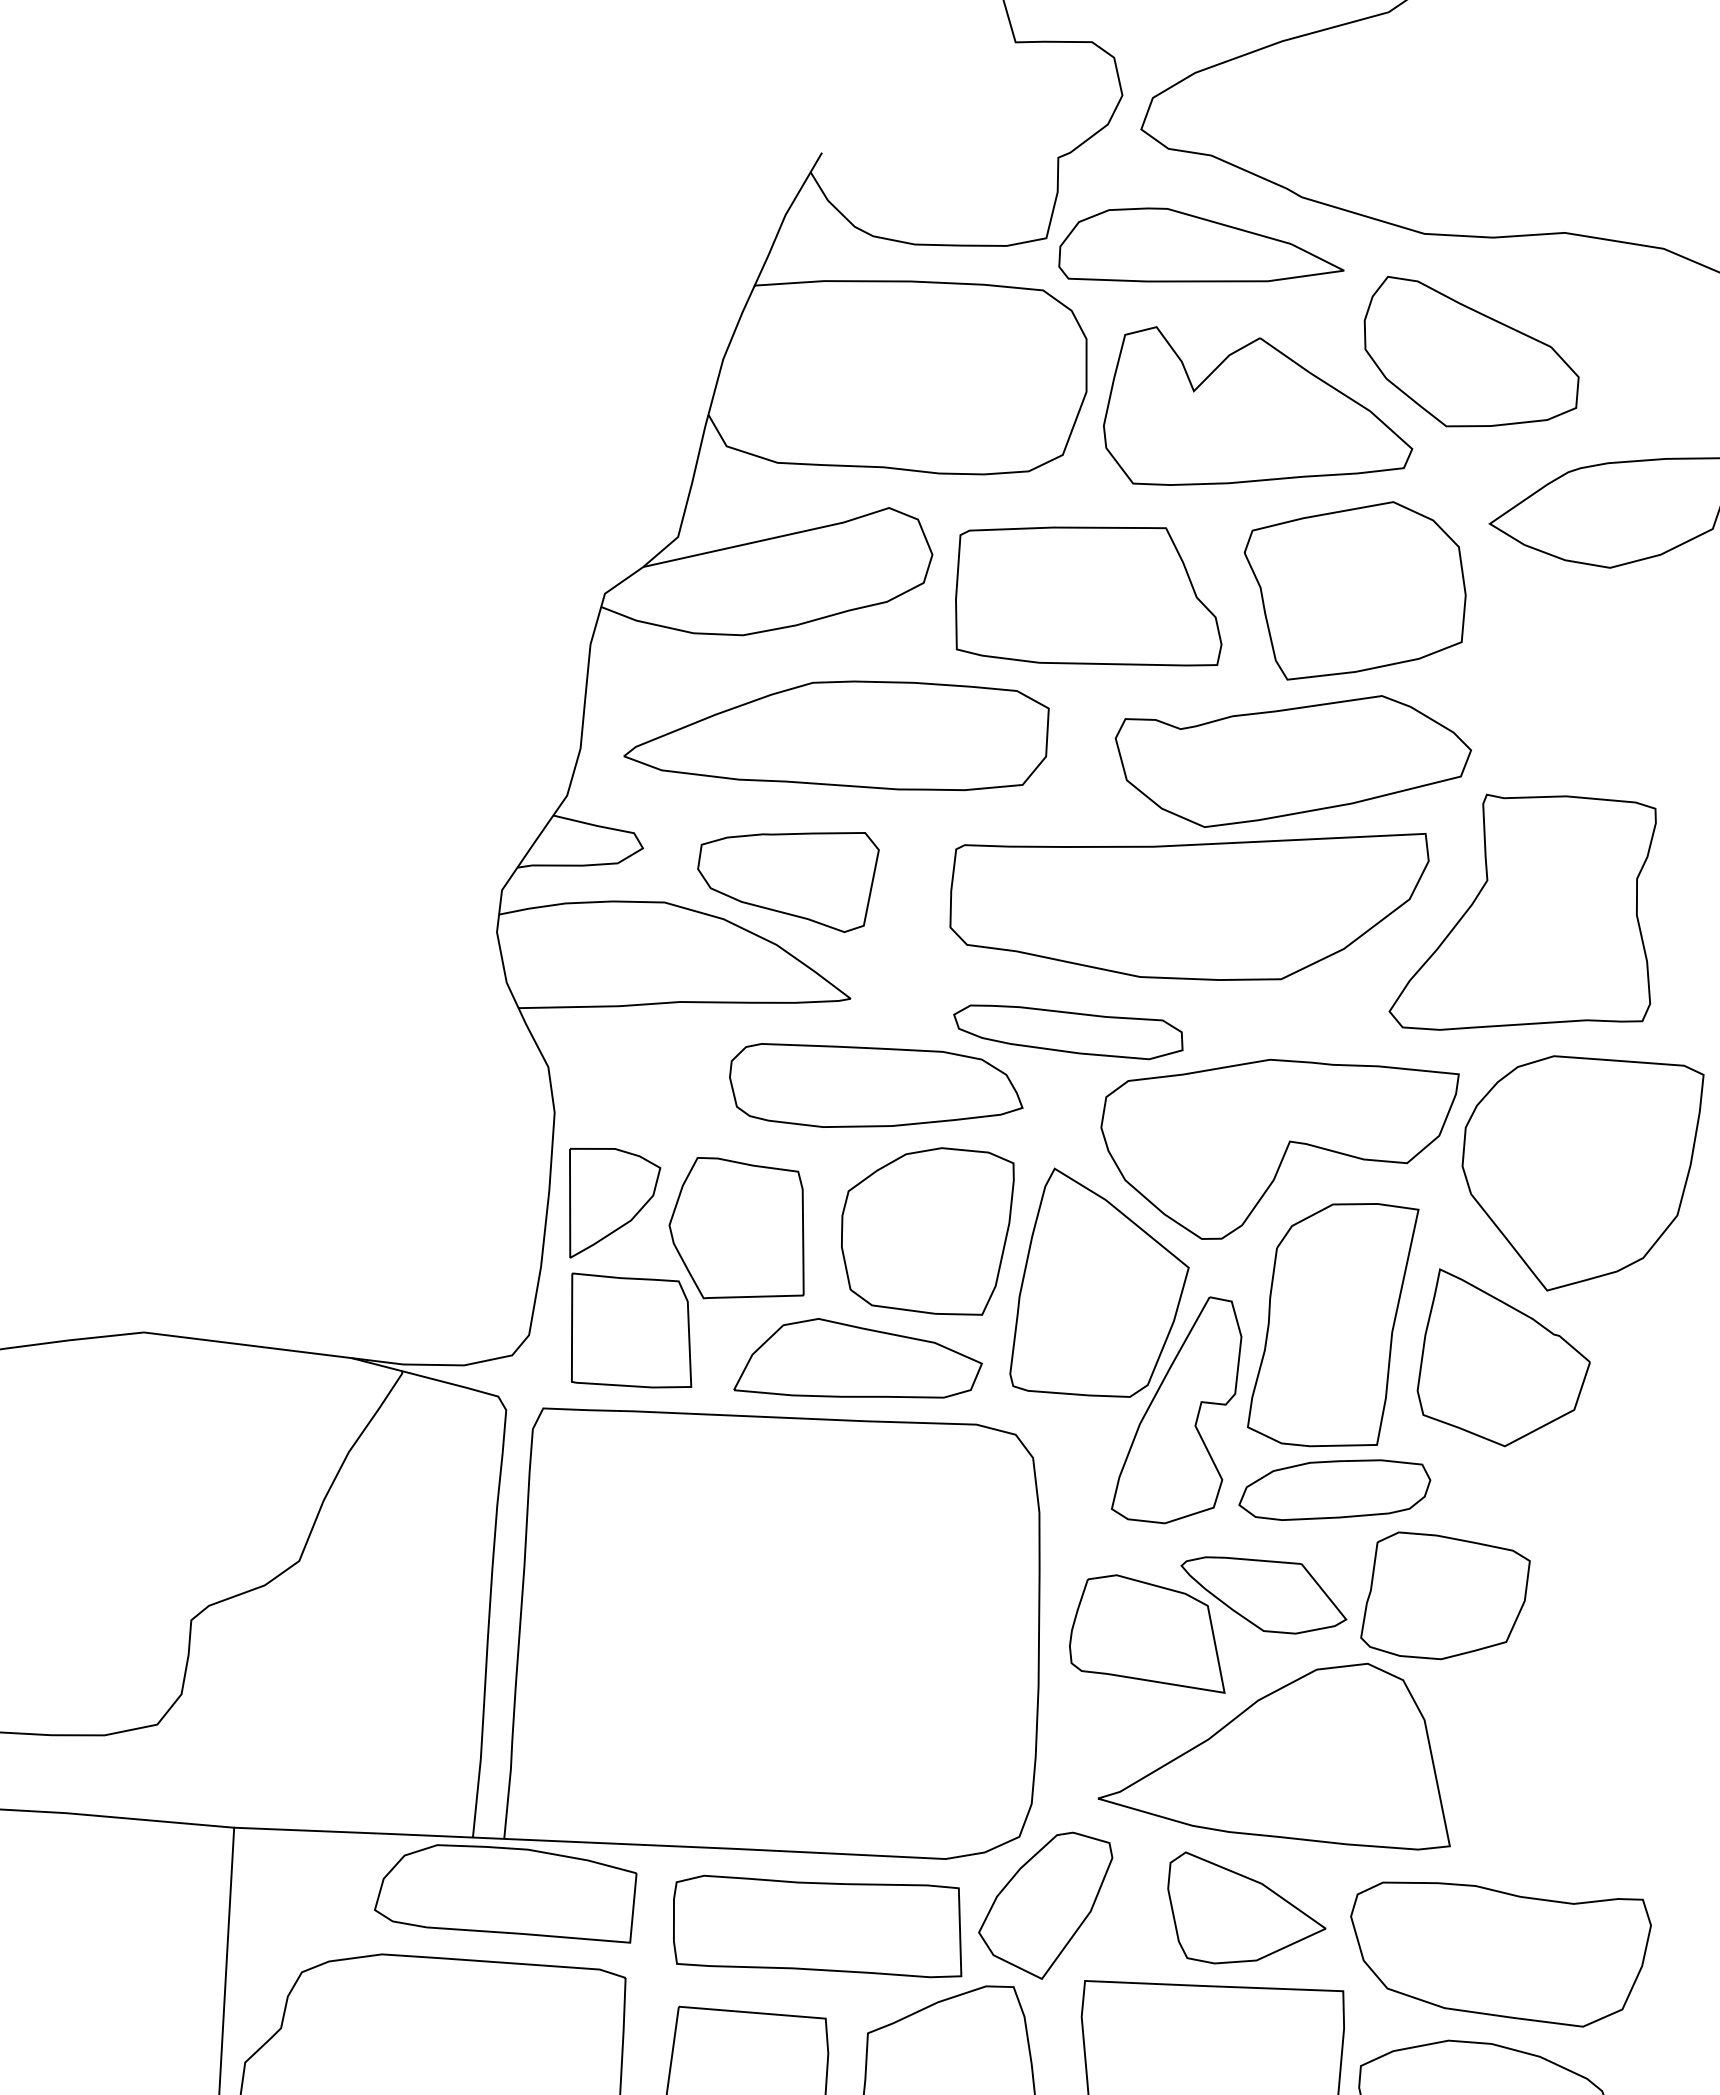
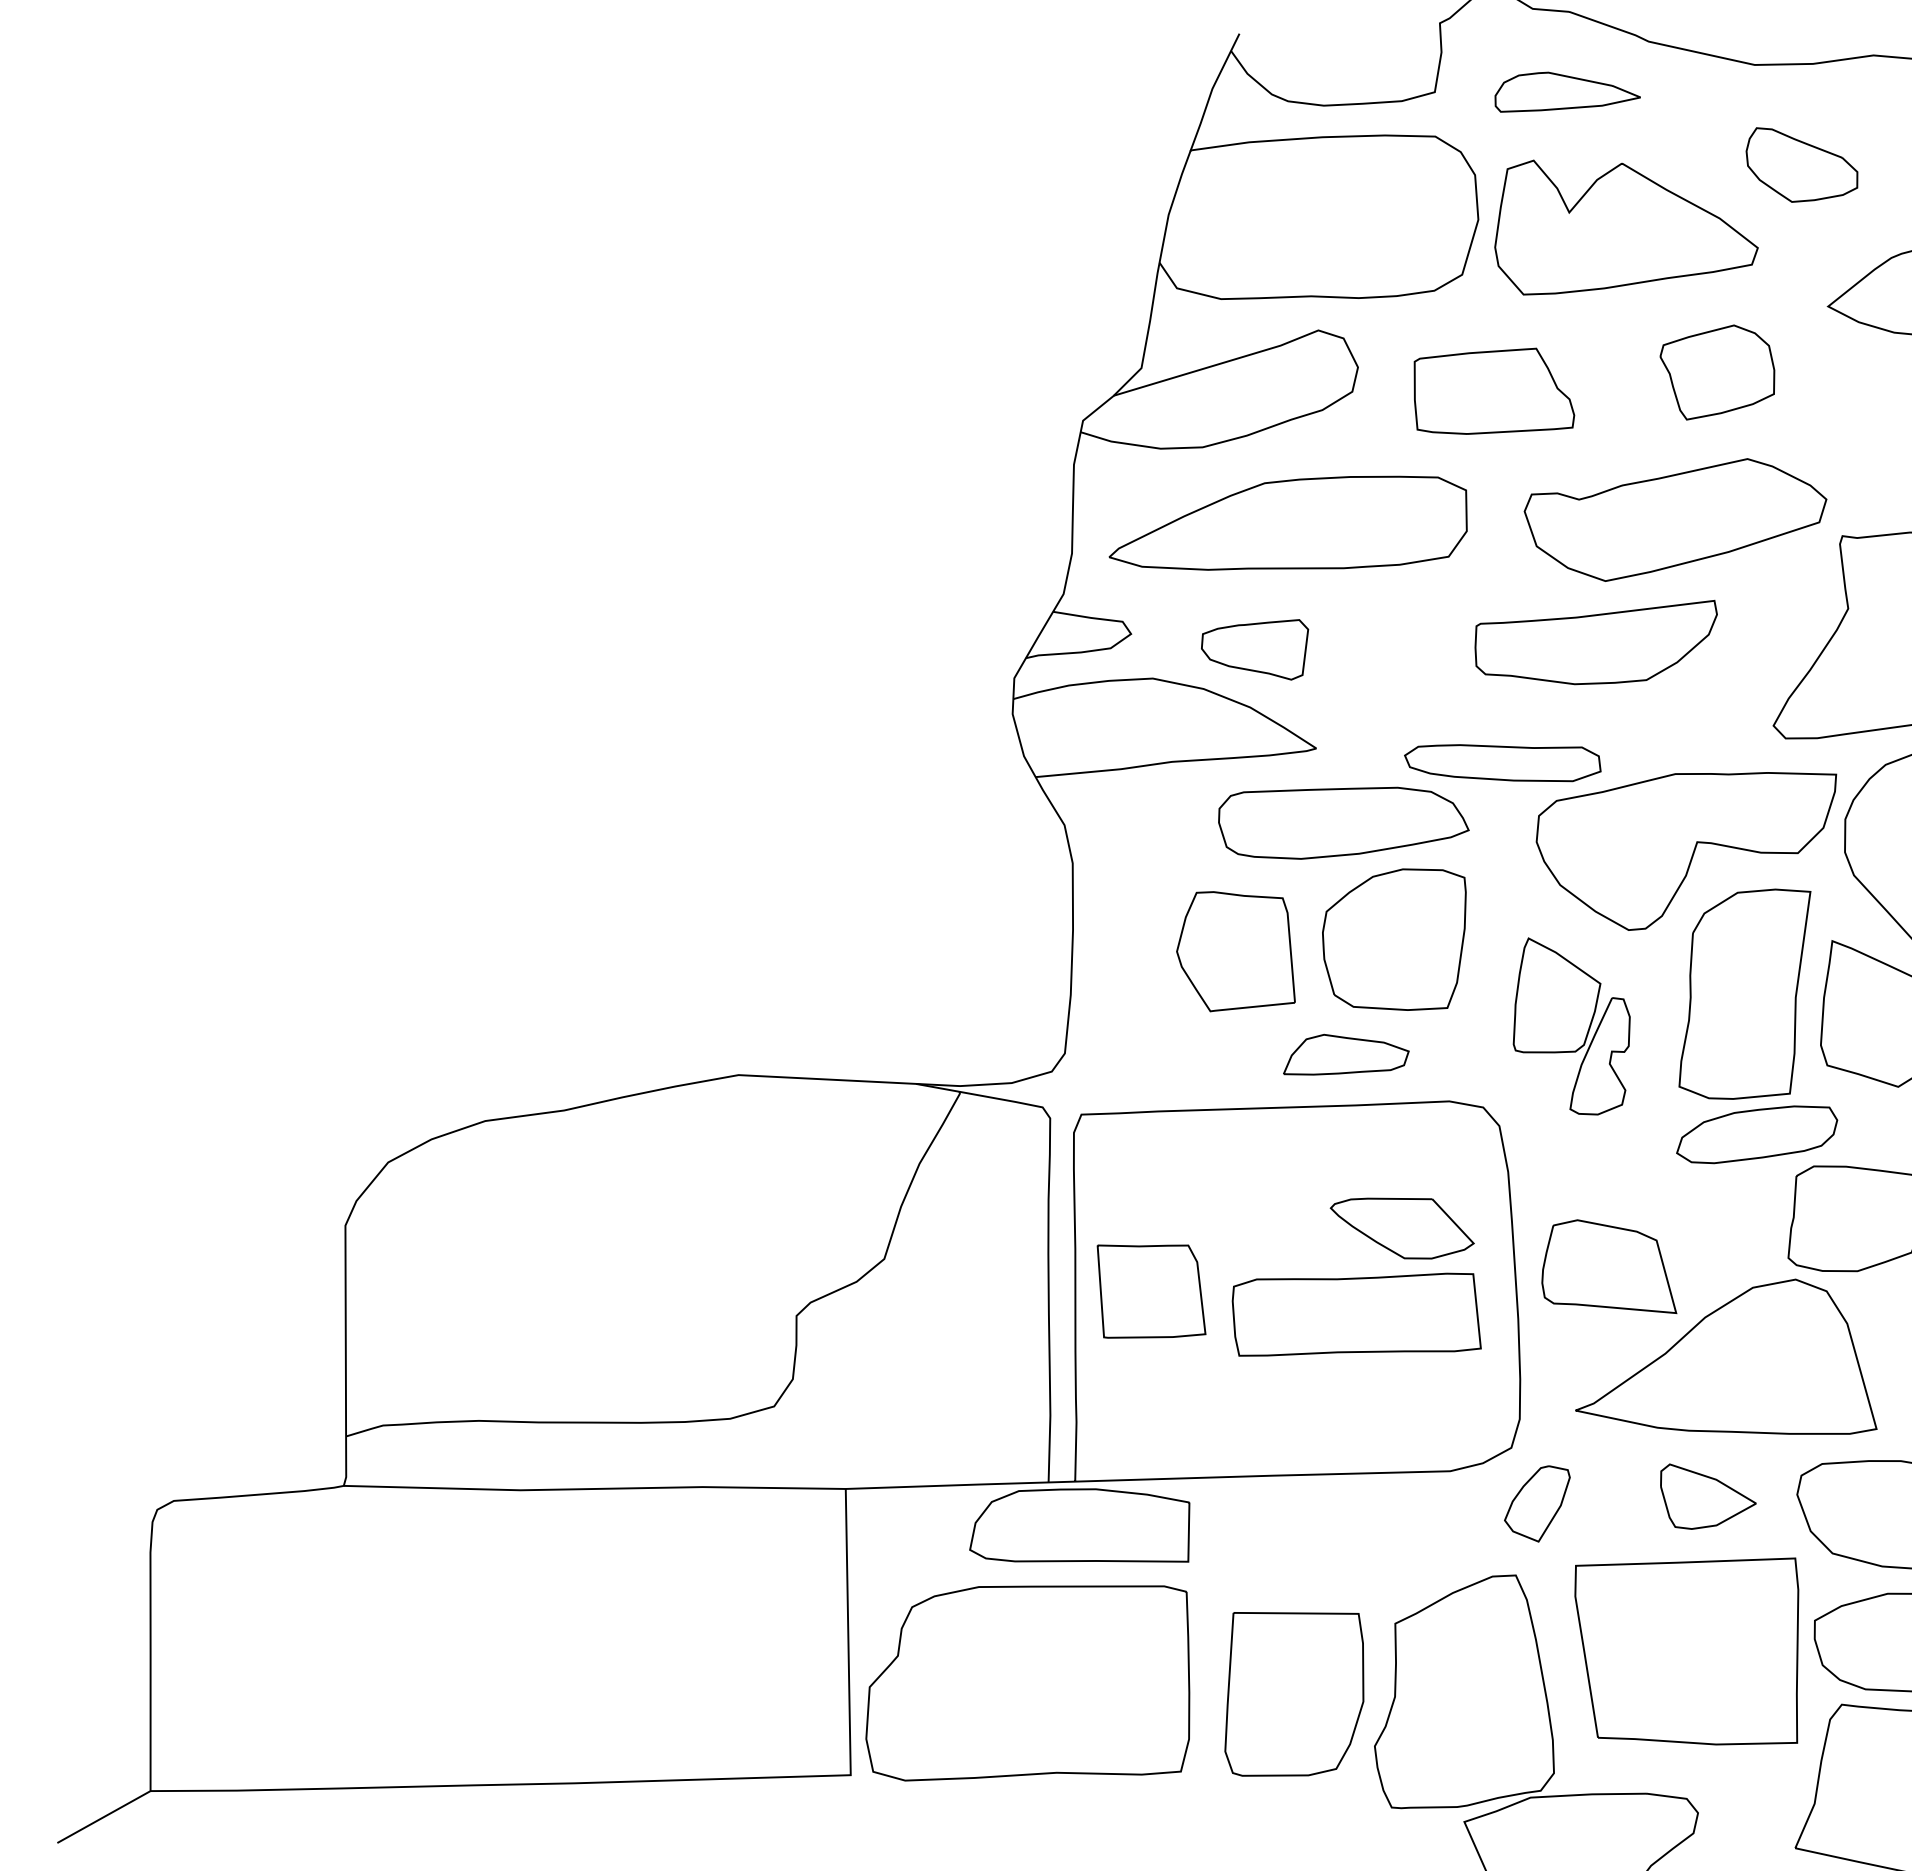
part: (1202, 248) -> (1567, 91), size x0.6
part: (1470, 354) -> (1801, 164), size x0.6
part: (1354, 591) -> (1717, 372), size x0.6
part: (1090, 594) -> (1494, 391), size x0.7
part: (786, 877) -> (1254, 649), size x0.7
part: (1188, 898) -> (1596, 642), size x0.6
part: (611, 1204) -> (1126, 937), removed
part: (631, 1332) -> (1151, 1291), moved
part: (1126, 1347) -> (1571, 1026), size x0.6
part: (859, 1360) -> (1346, 1054), size x0.6
part: (1262, 1595) -> (1401, 1228), moved
part: (1045, 1904) -> (1537, 1503), size x0.6
part: (1246, 1910) -> (1708, 1496), size x0.7
part: (818, 1925) -> (1356, 1314), moved

